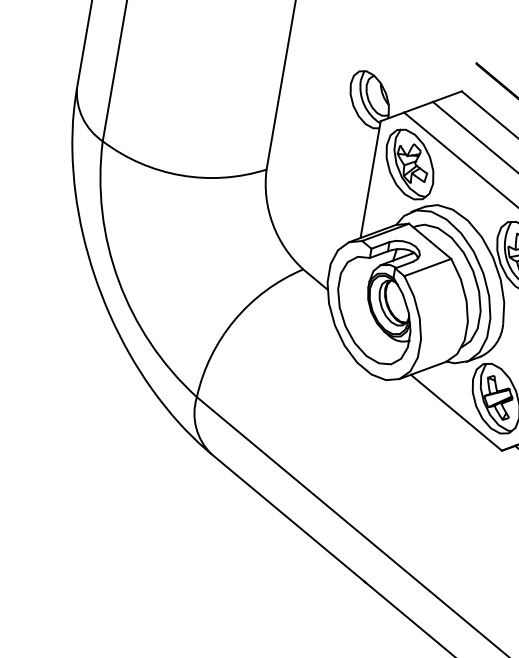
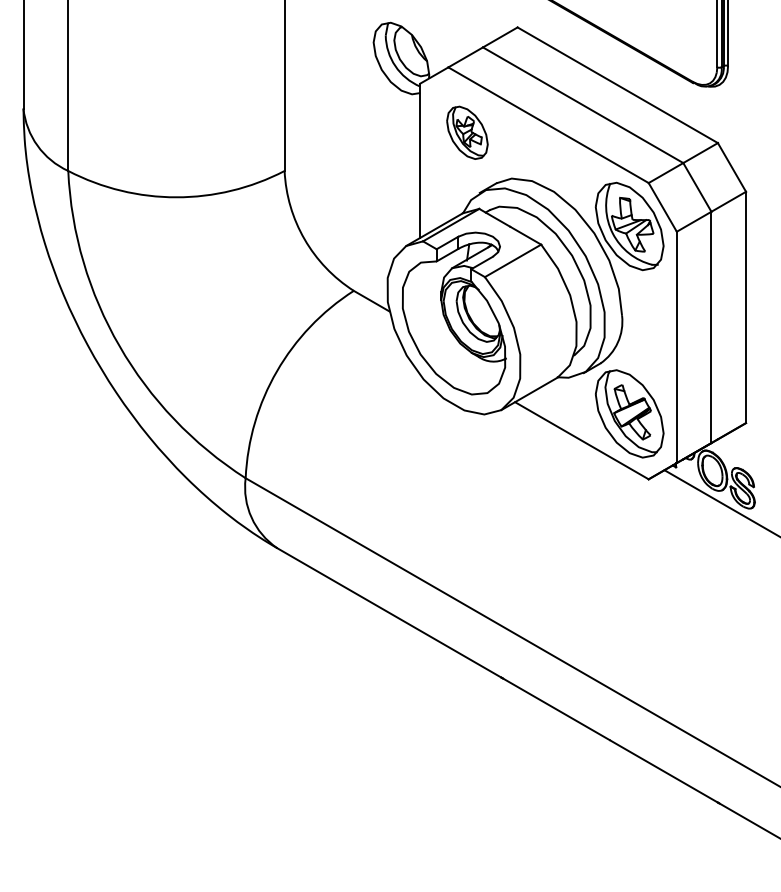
part: (410, 164) -> (467, 132), size x0.6

